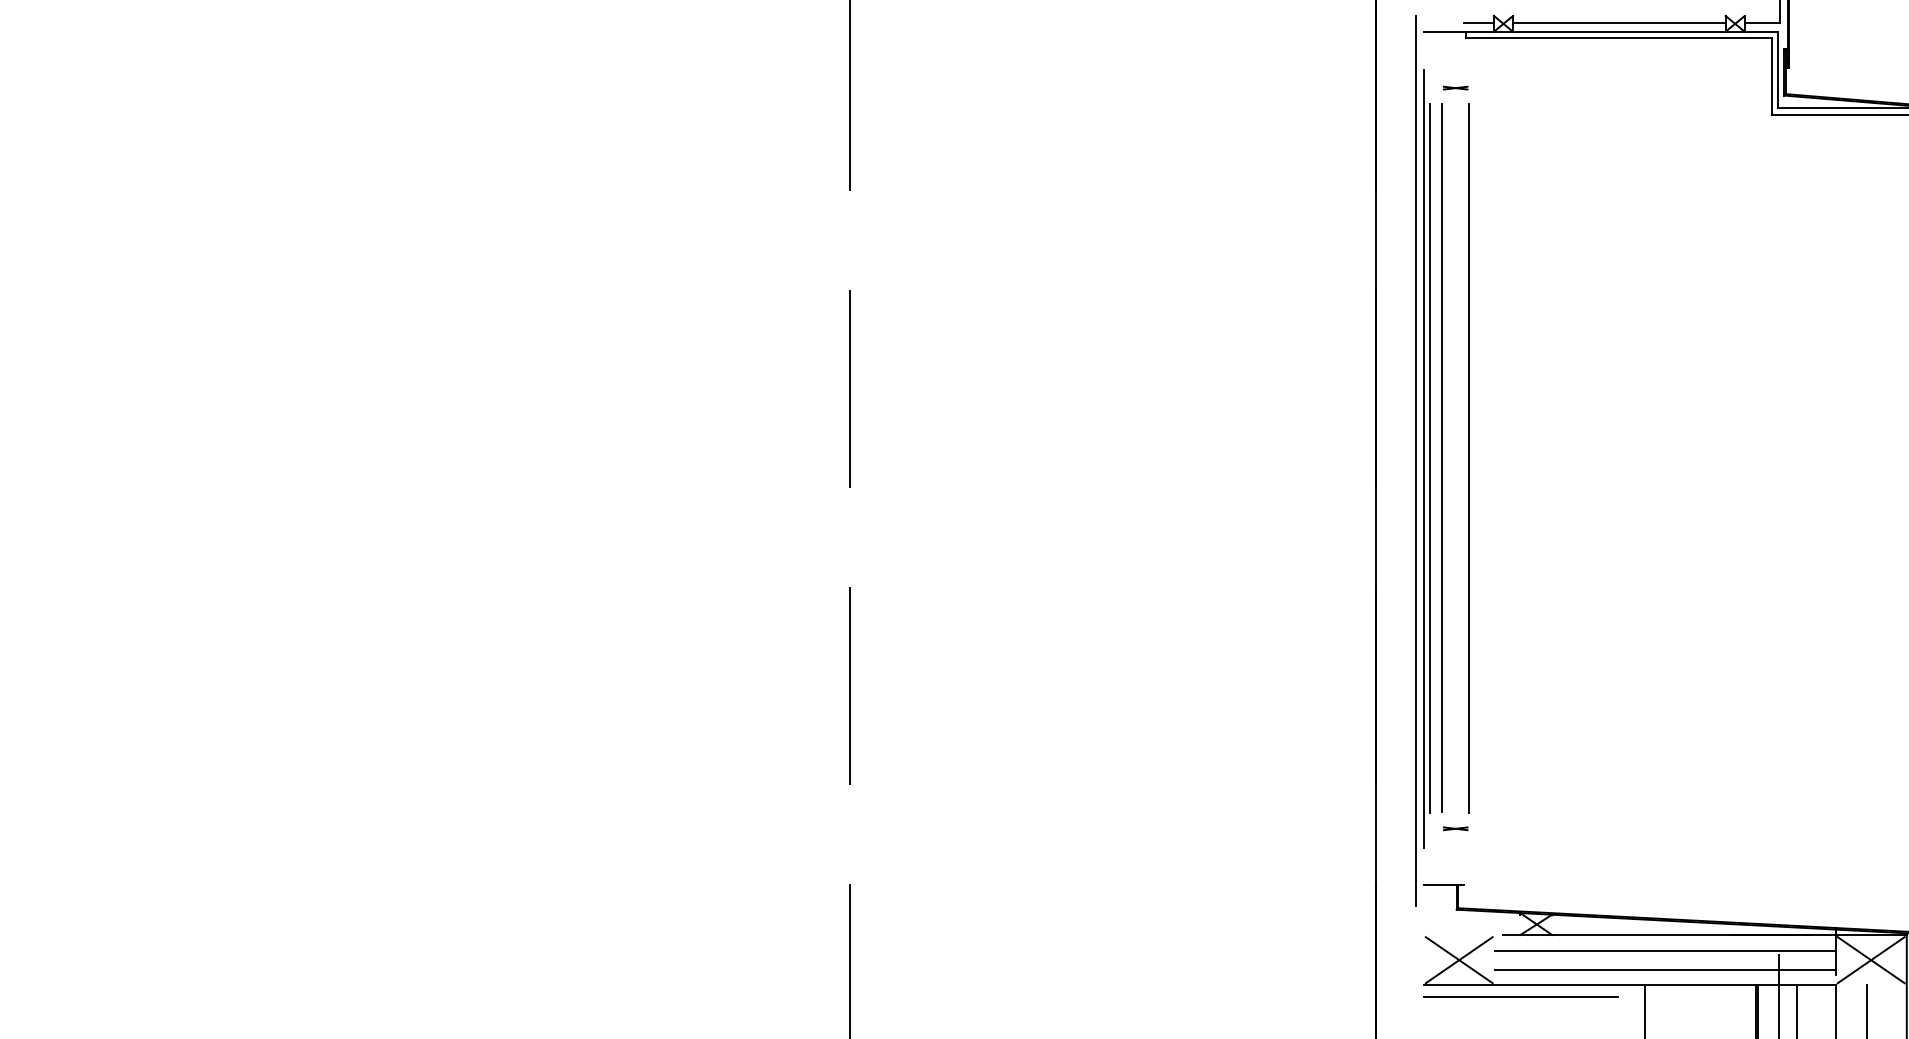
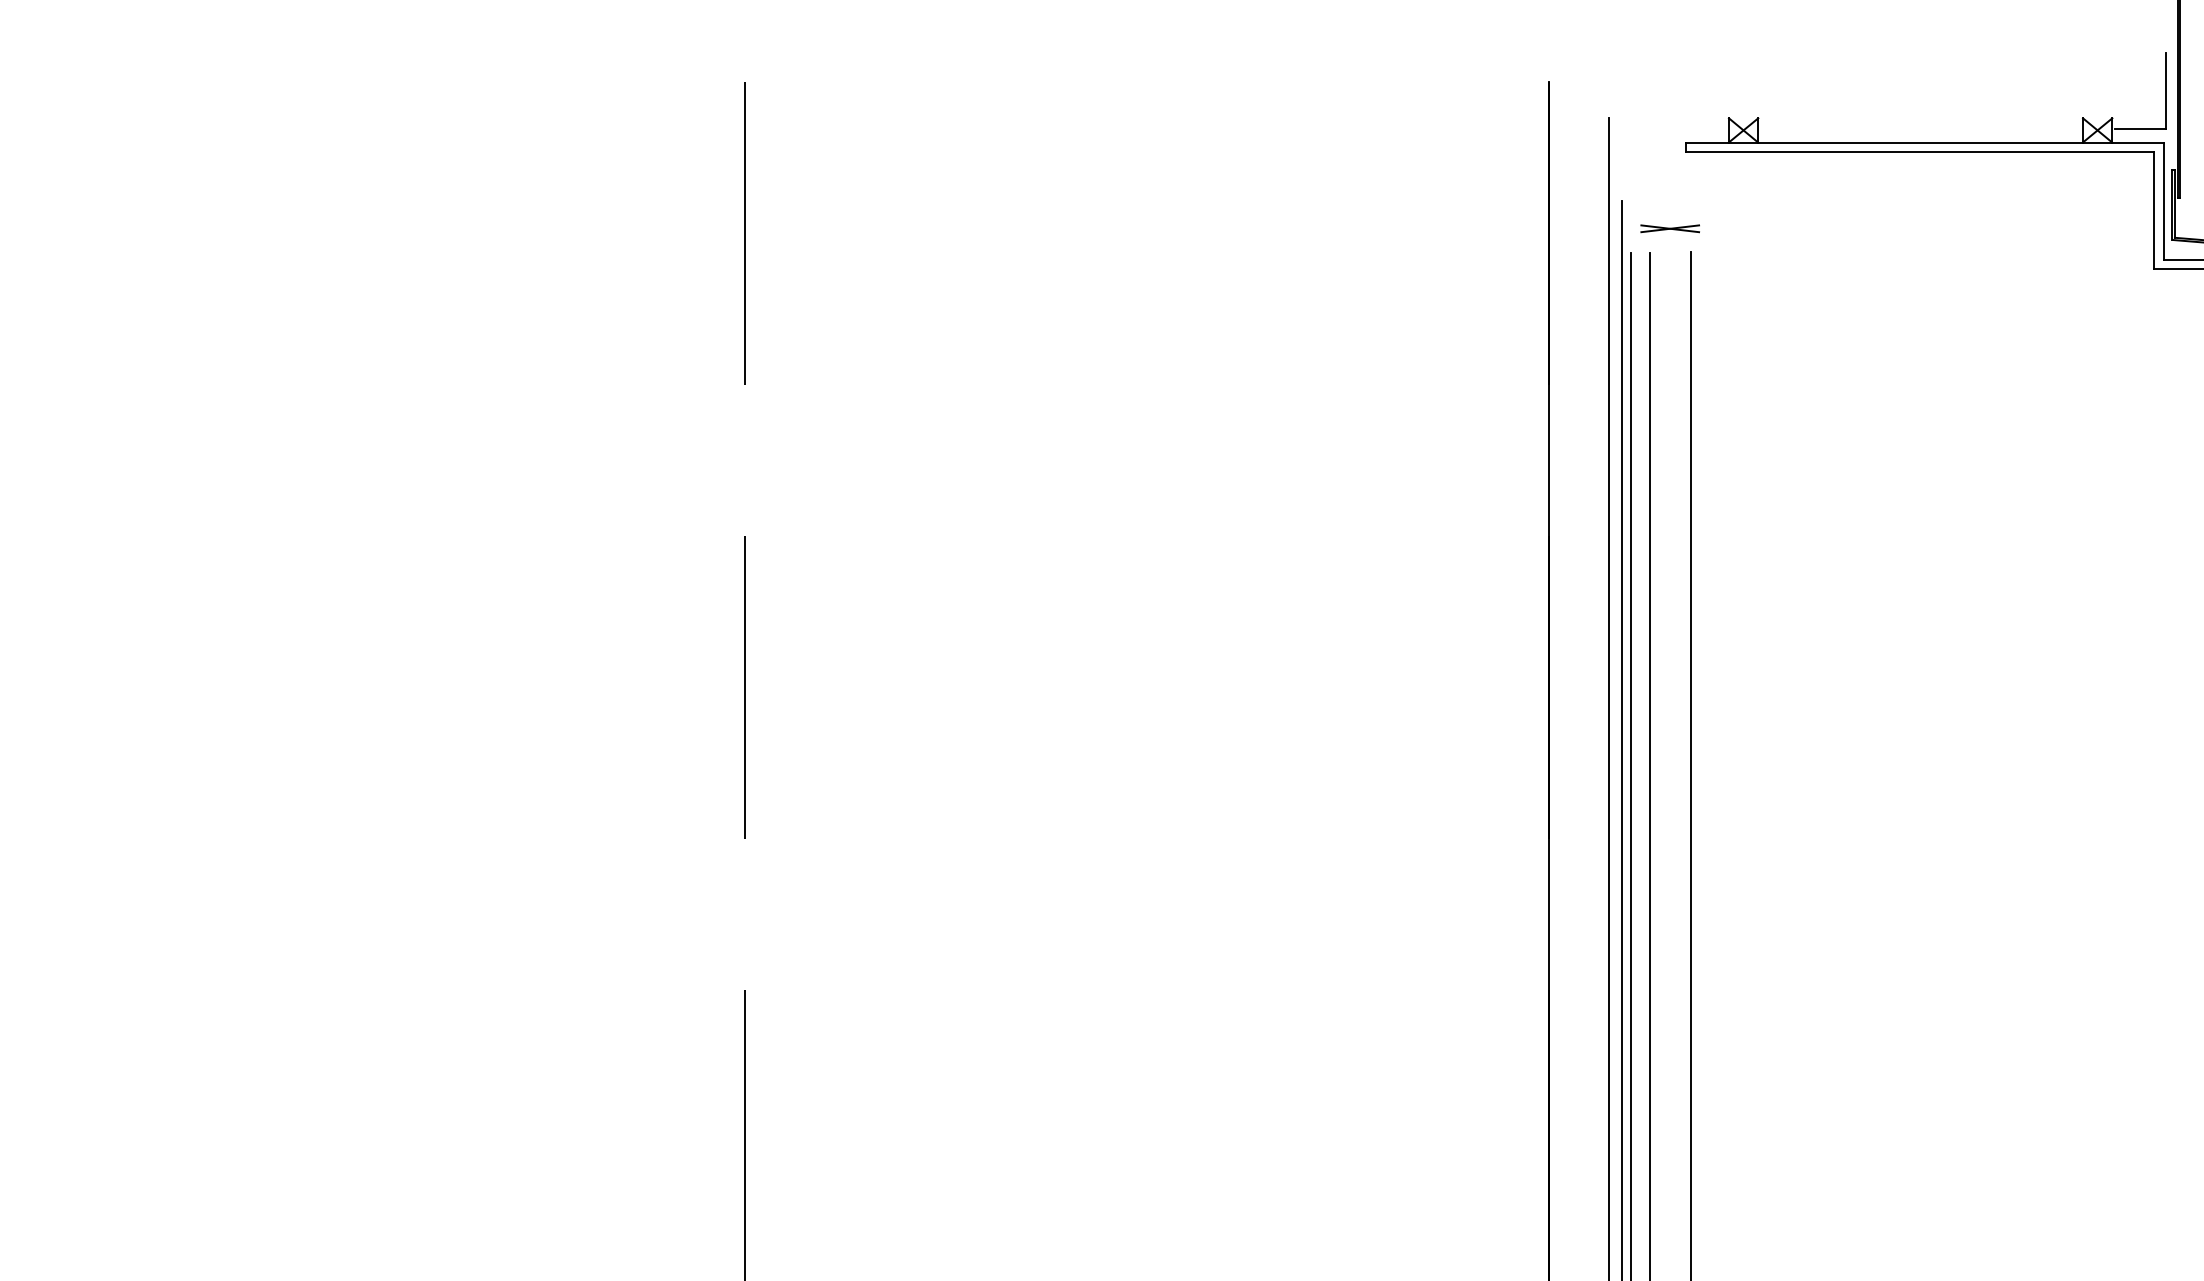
line: (1478, 22) -> (1705, 128), removed
line: (1619, 22) -> (1920, 128), removed
line: (1443, 31) -> (1651, 142), removed
part: (1455, 87) -> (1670, 227), size x1.6

